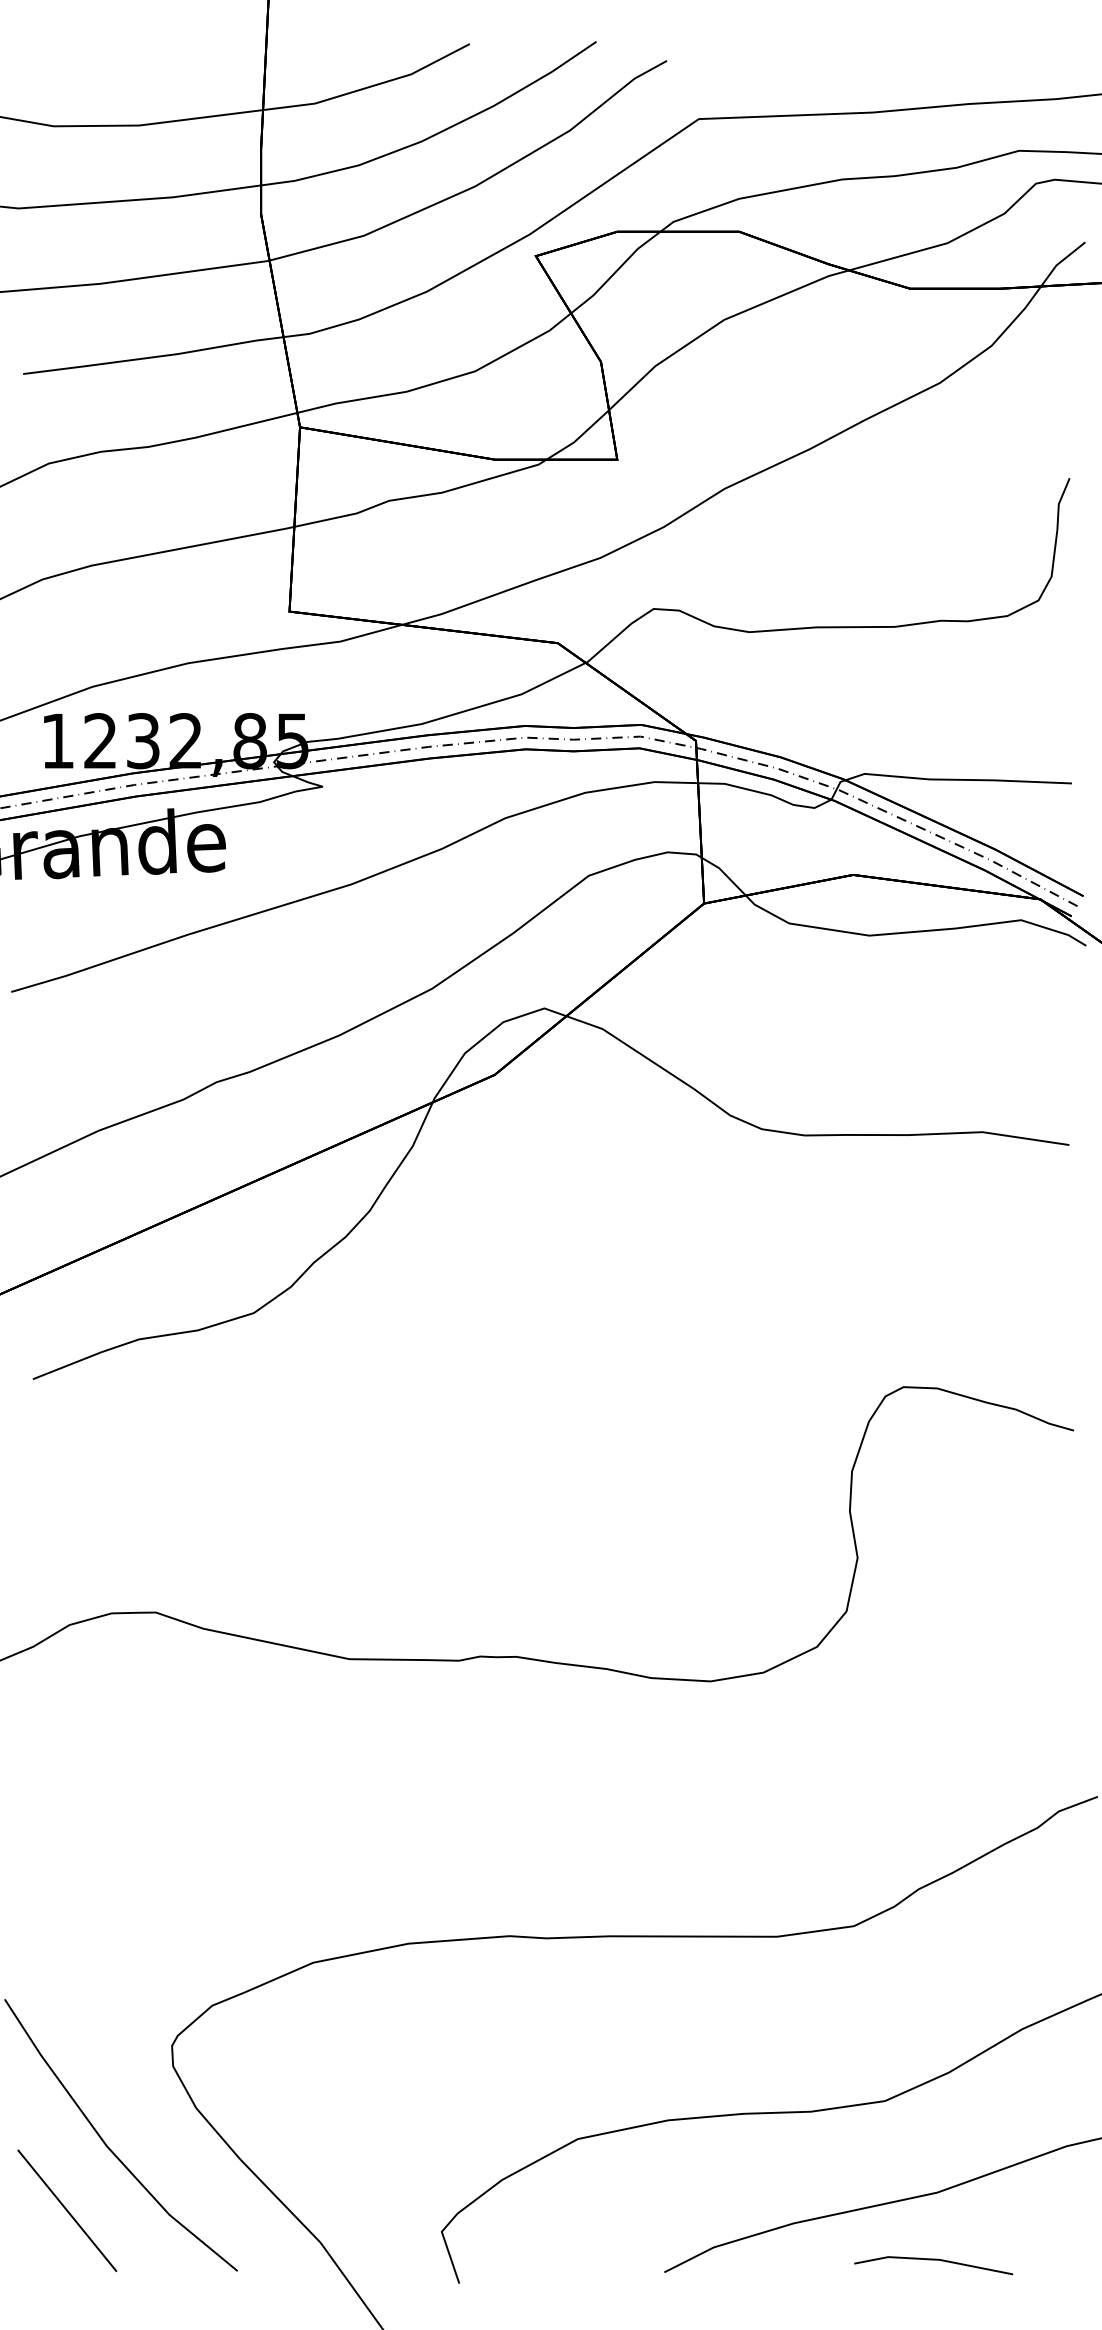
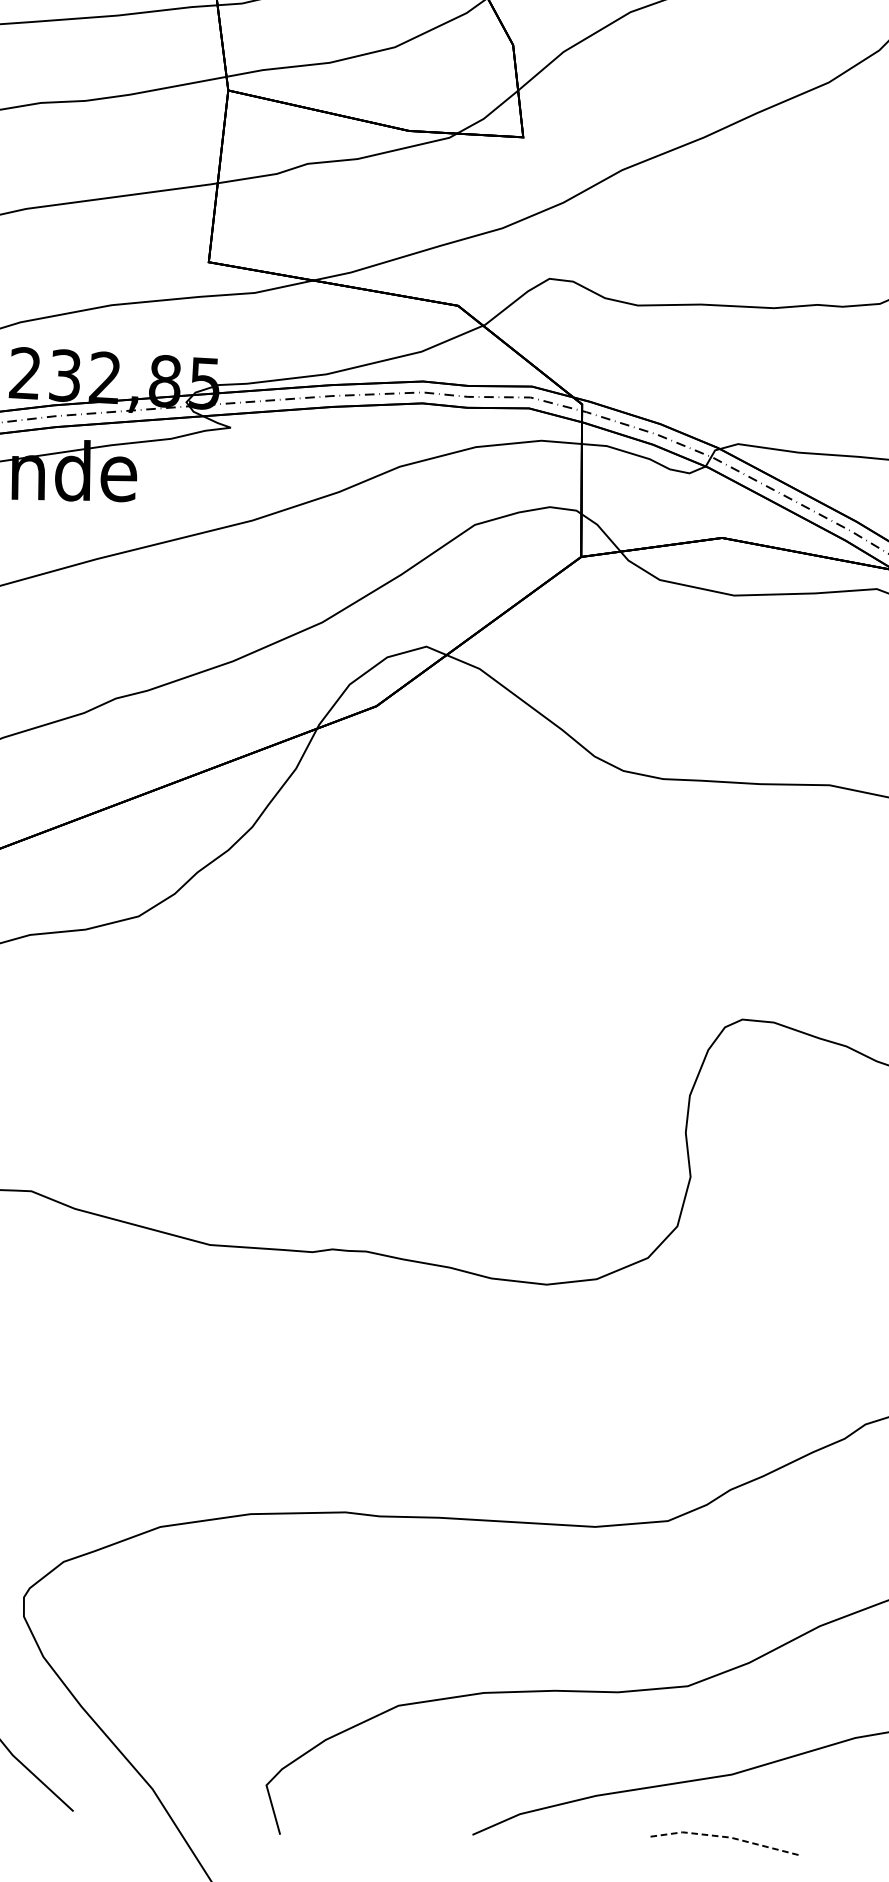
line: (933, 2259) -> (724, 1836), solid -> dashed

